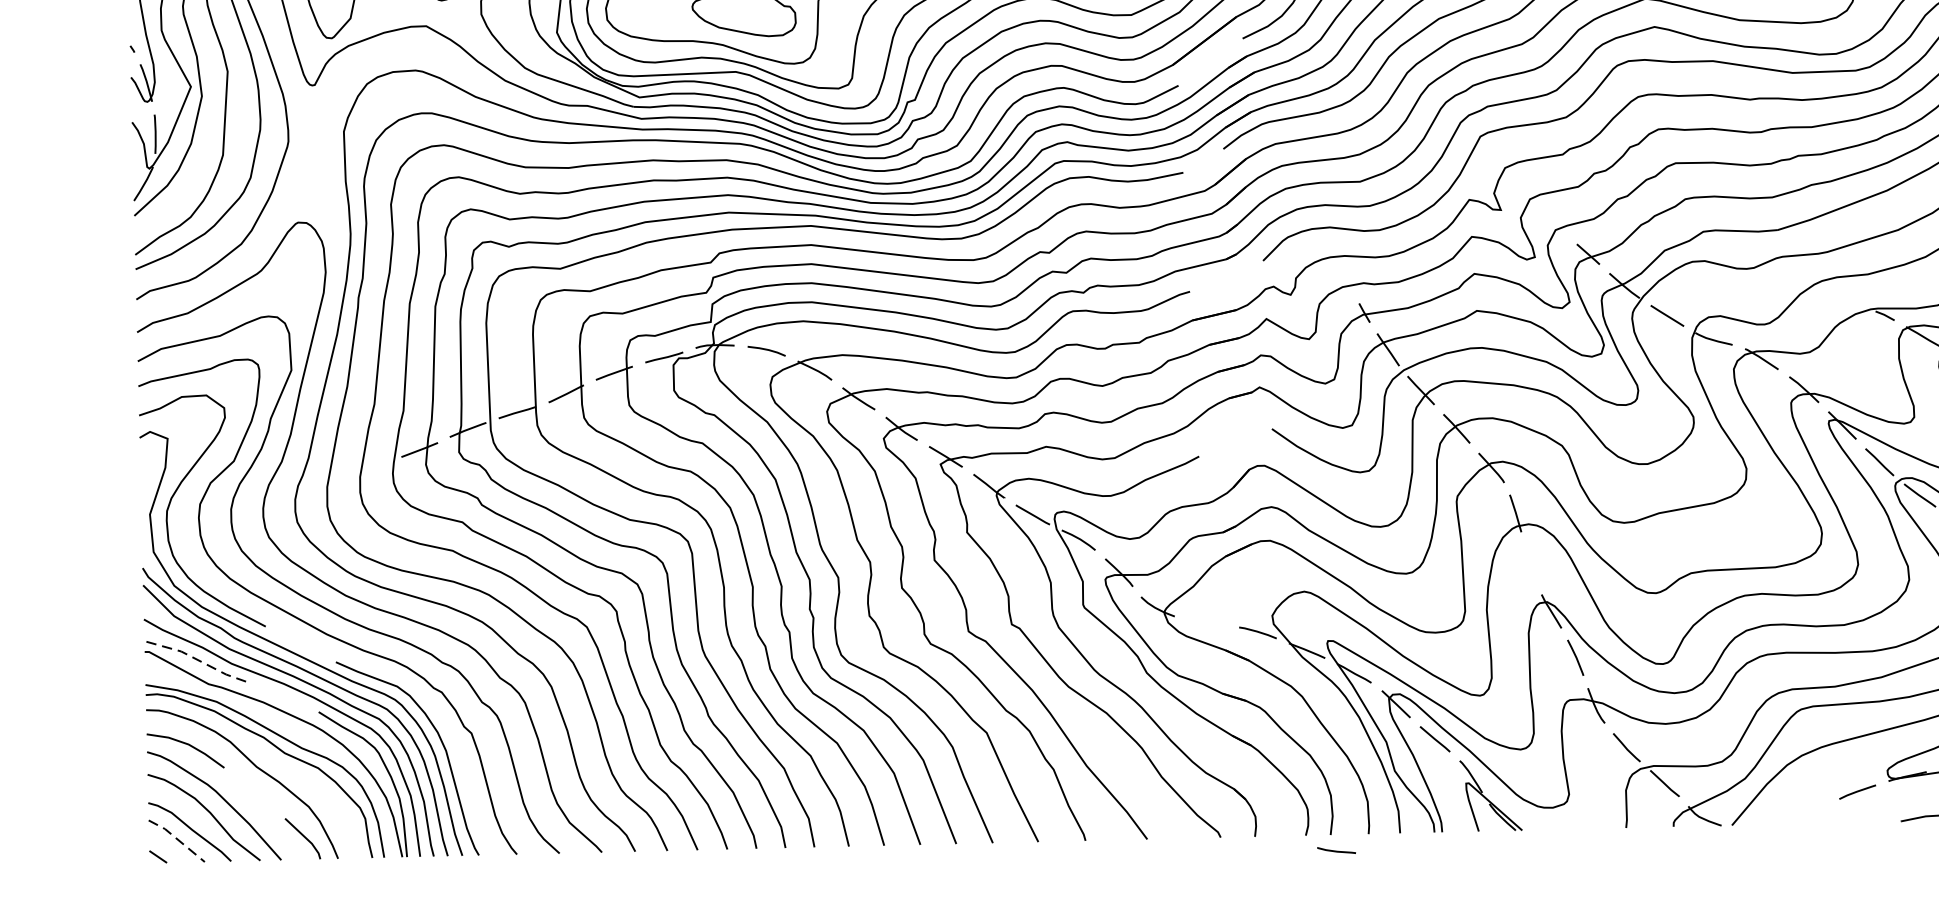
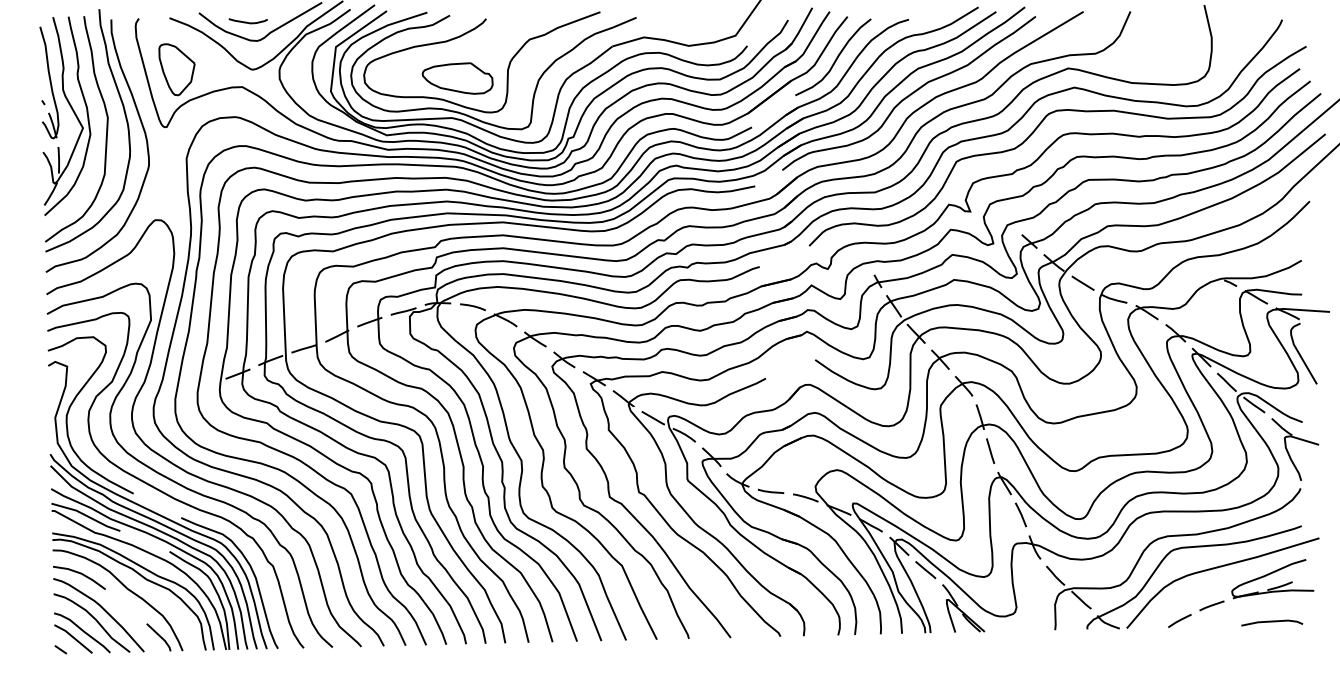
line: (1530, 562) -> (990, 450), added
line: (196, 658) -> (86, 515), dashed -> solid
line: (1809, 813) -> (1179, 620), added
line: (176, 838) -> (73, 637), dashed -> solid
line: (1337, 850) -> (771, 491), moved

